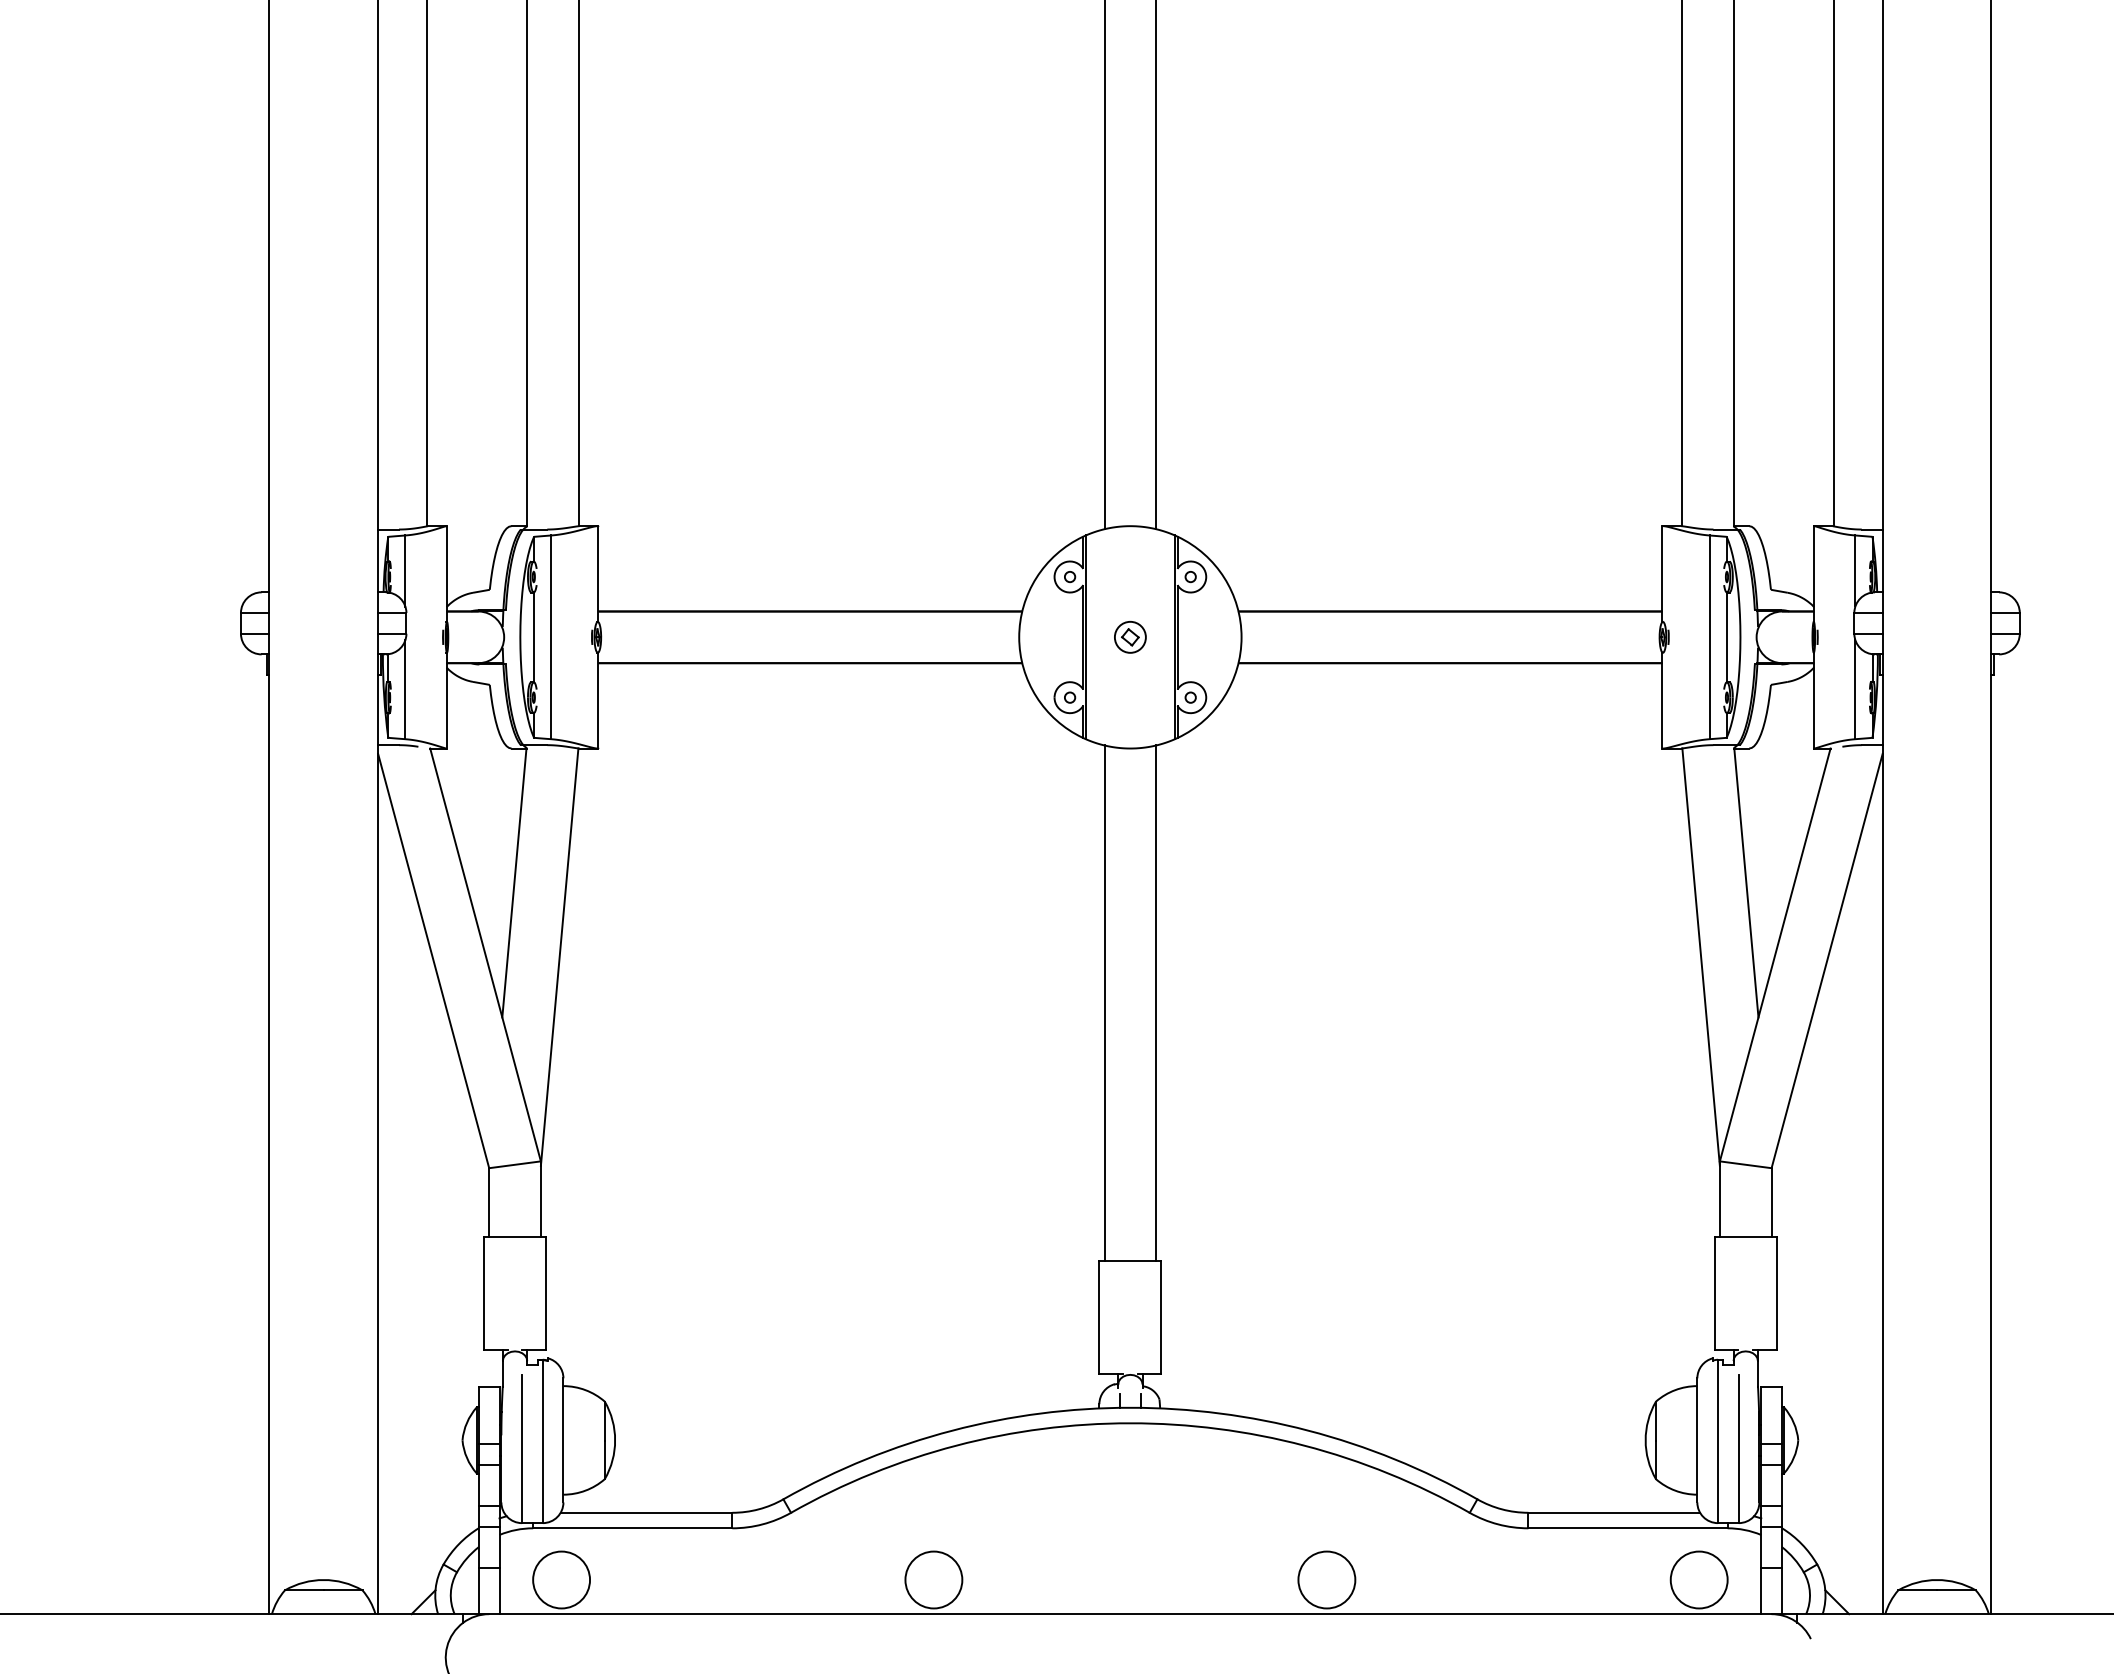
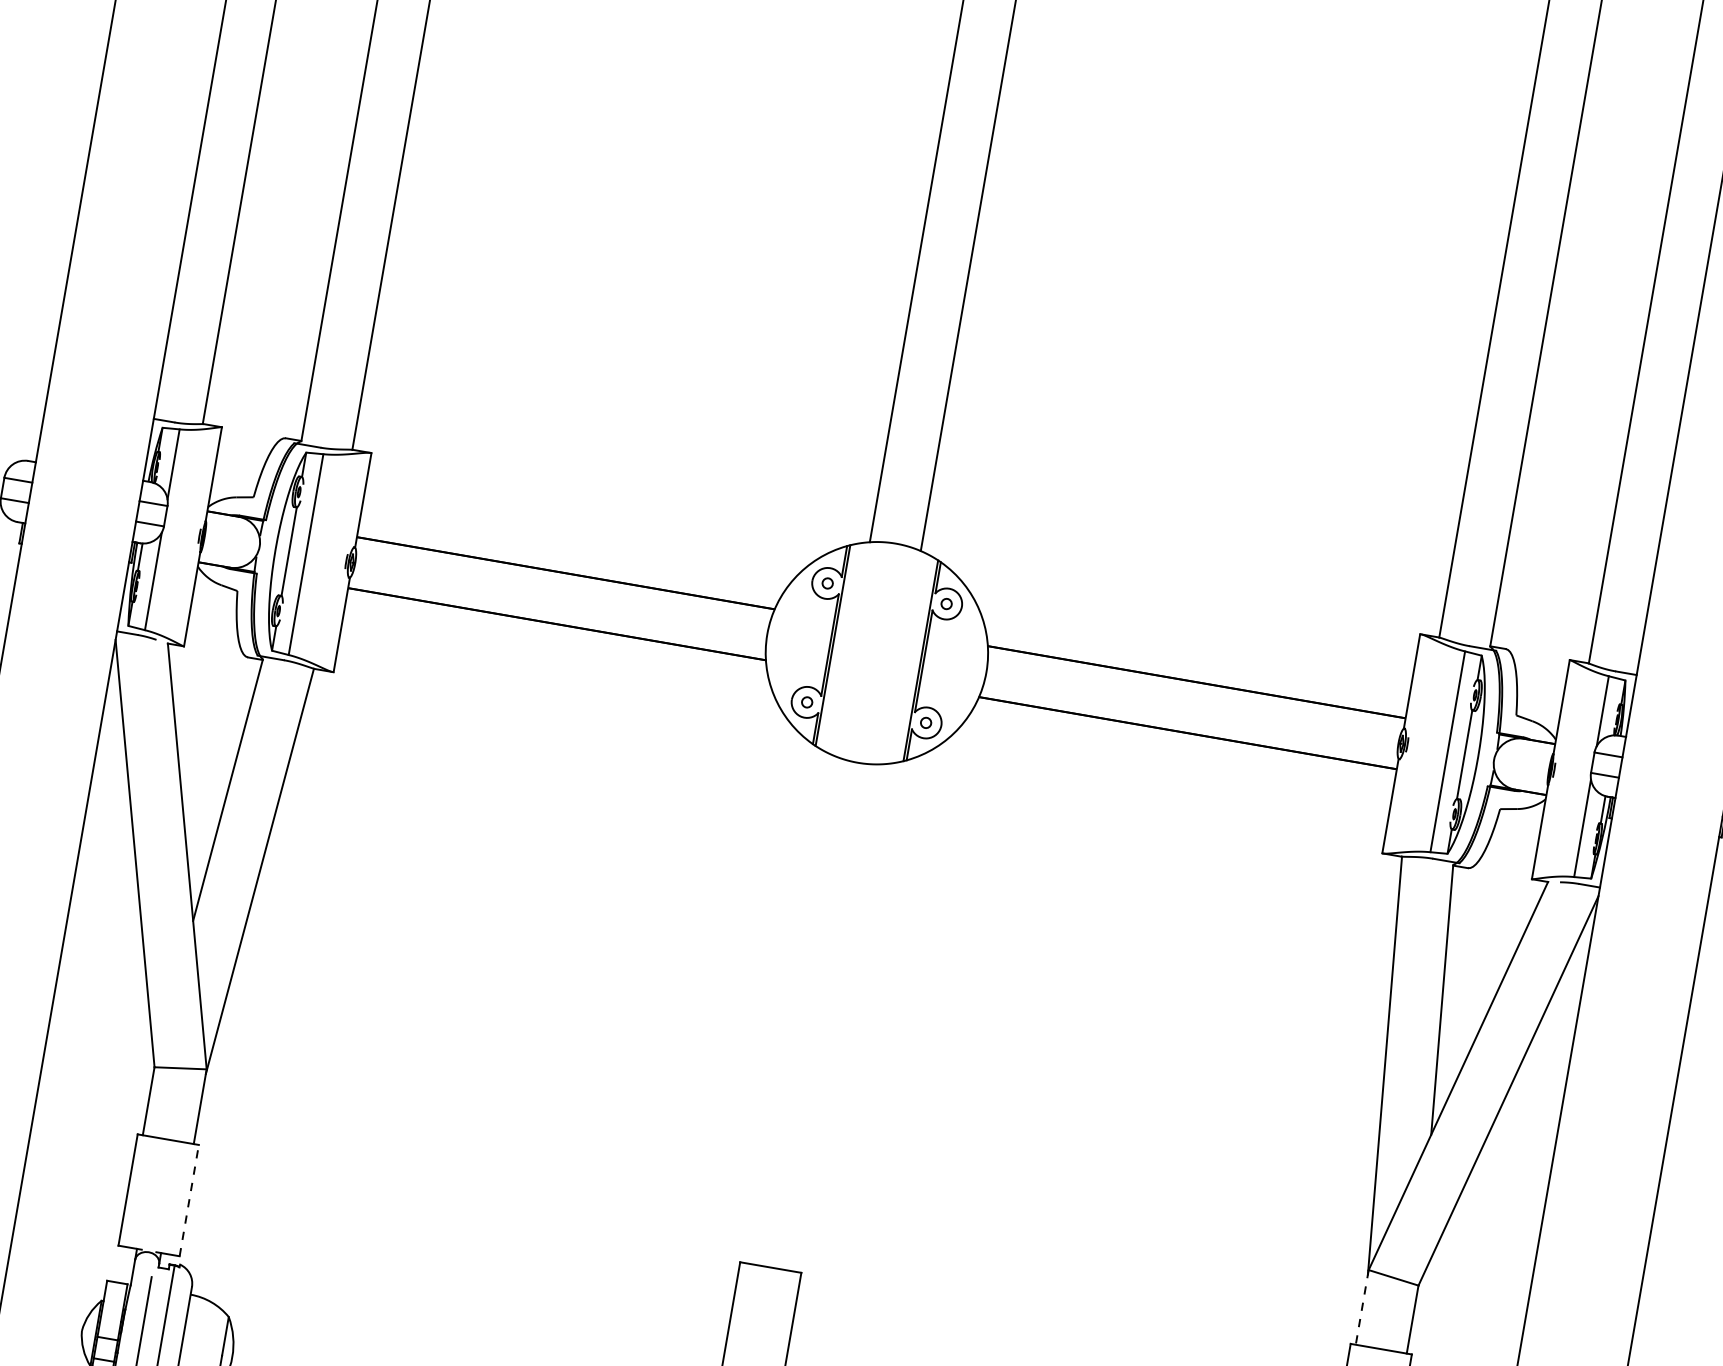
part: (1130, 637) -> (876, 653), removed
line: (1104, 1002) -> (789, 1008), removed
line: (1156, 1002) -> (840, 1017), removed
line: (1719, 1199) -> (1361, 1307), solid -> dashed
line: (546, 1293) -> (189, 1200), solid -> dashed

